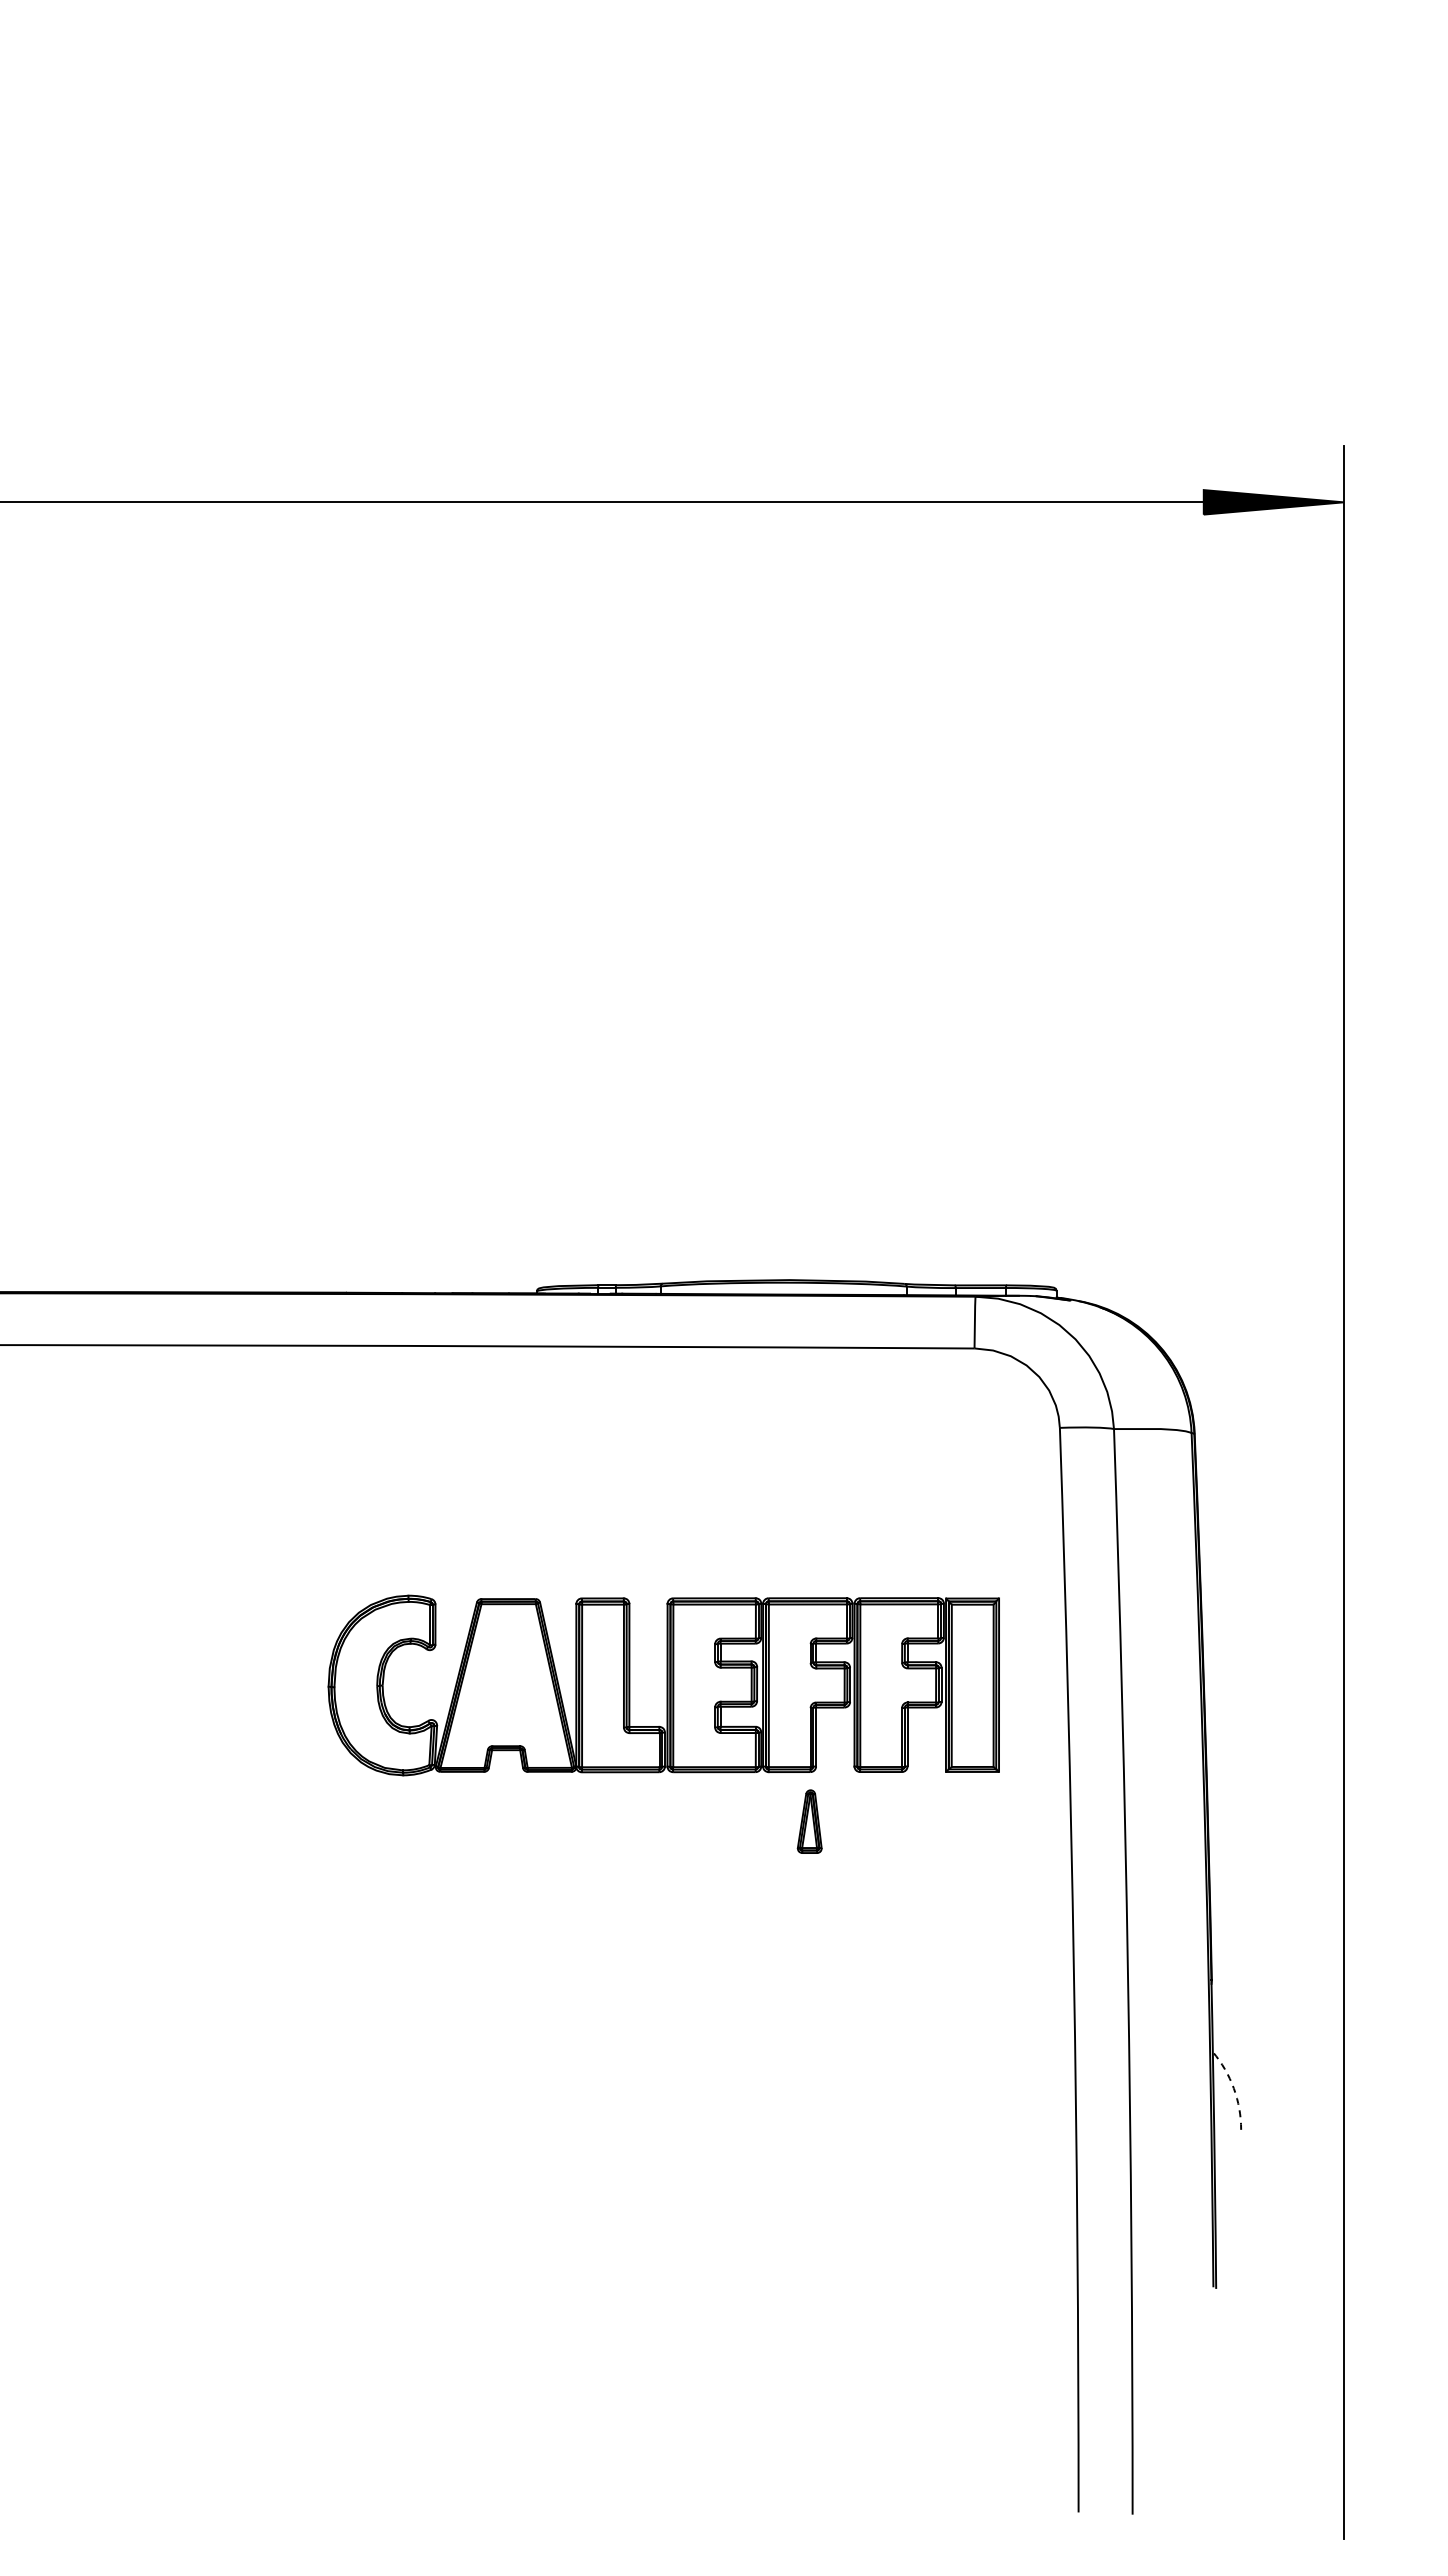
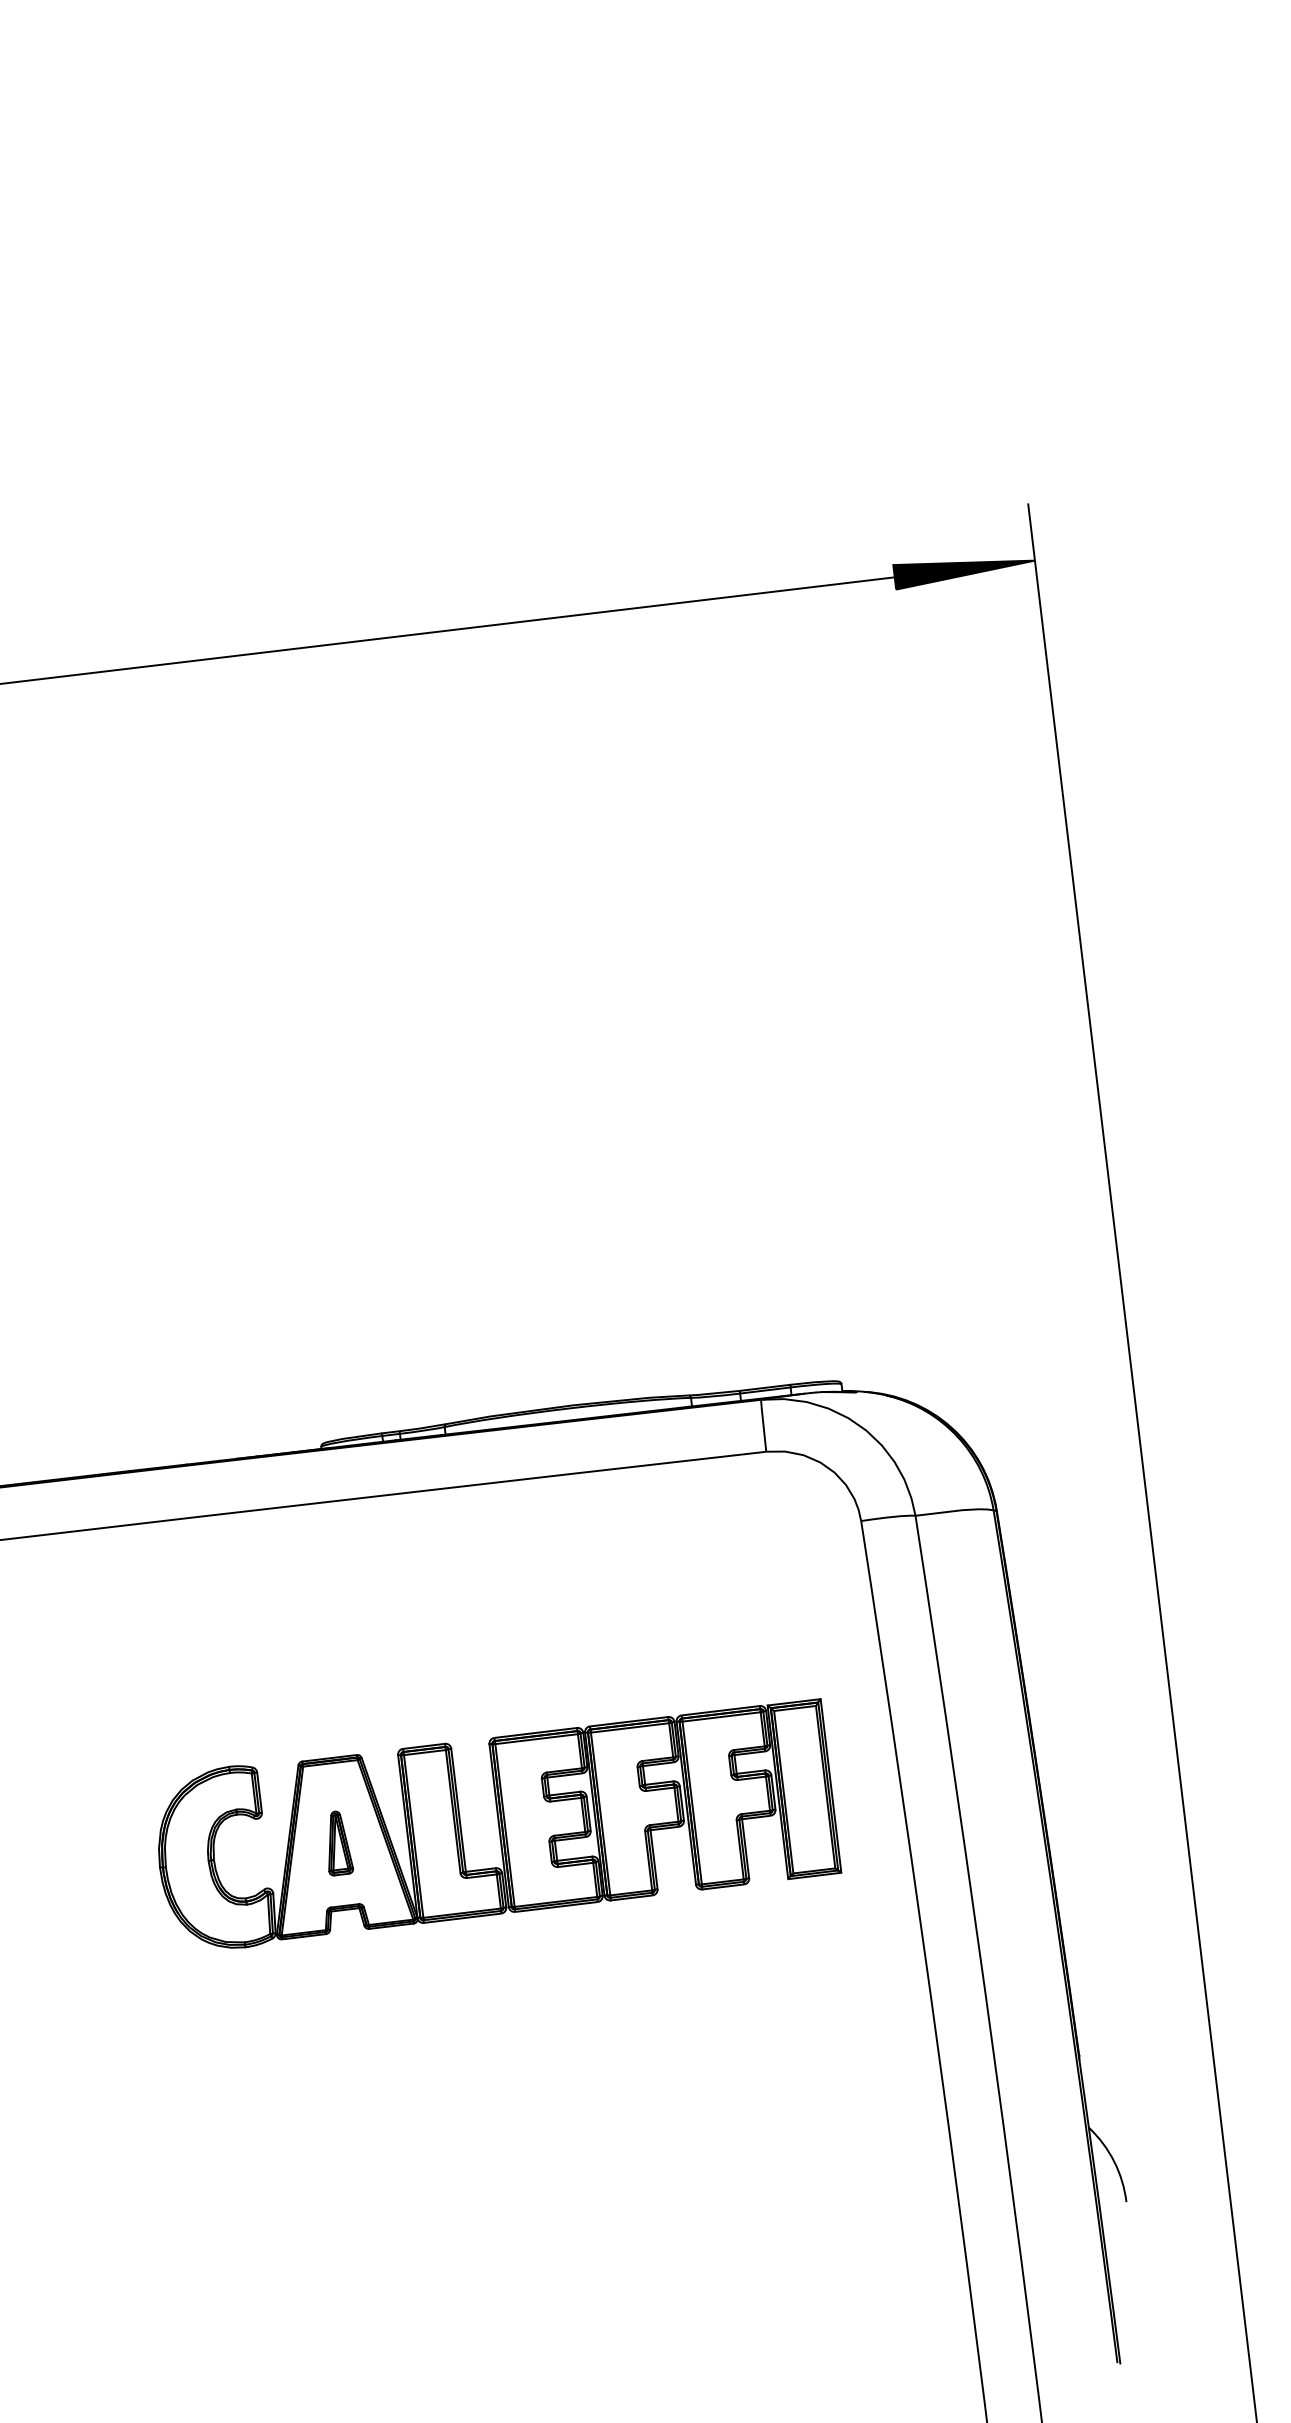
part: (809, 1821) -> (337, 1843), moved
arc: (1233, 2088) -> (1113, 2161), dashed -> solid

